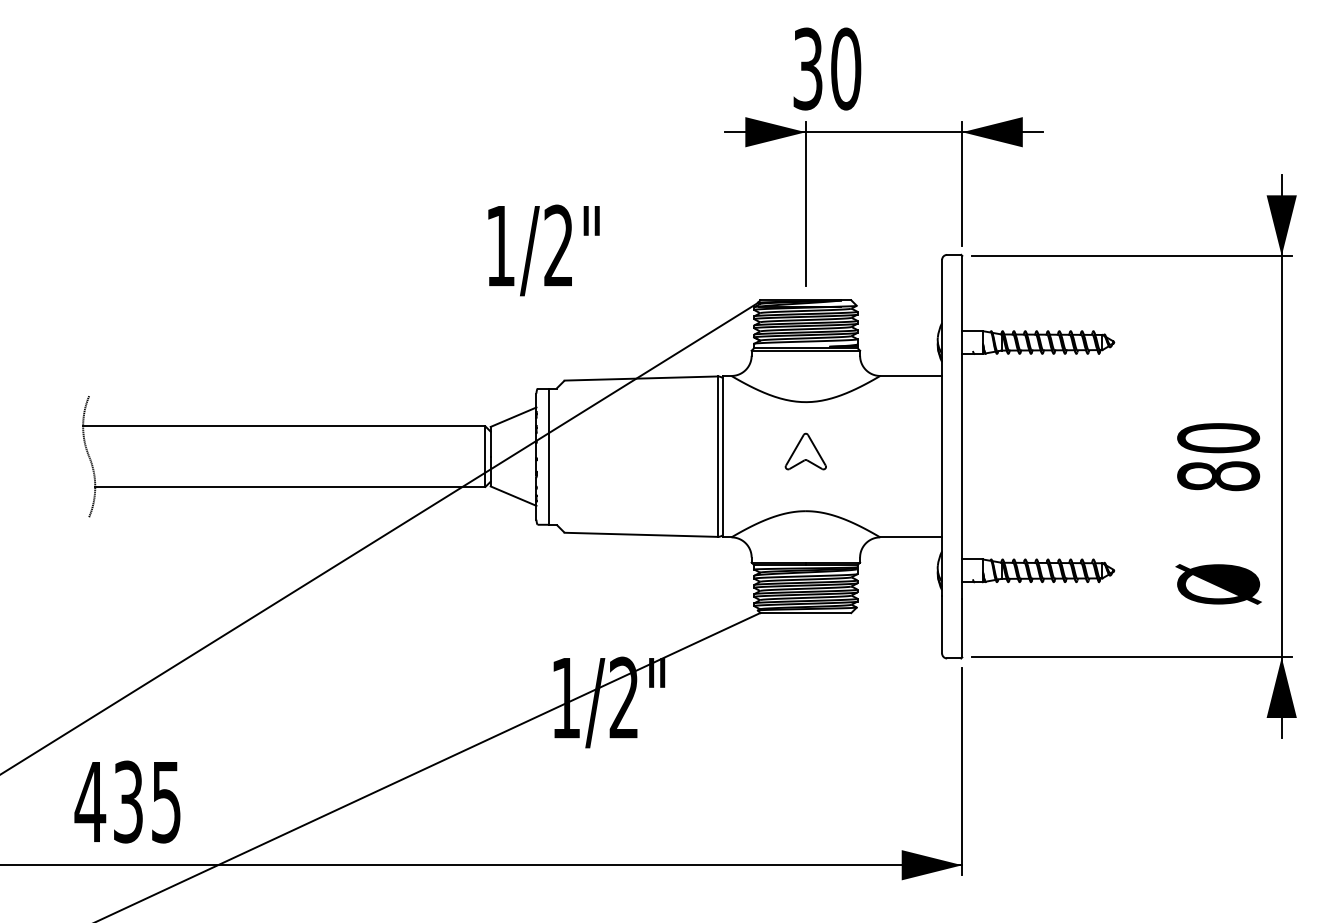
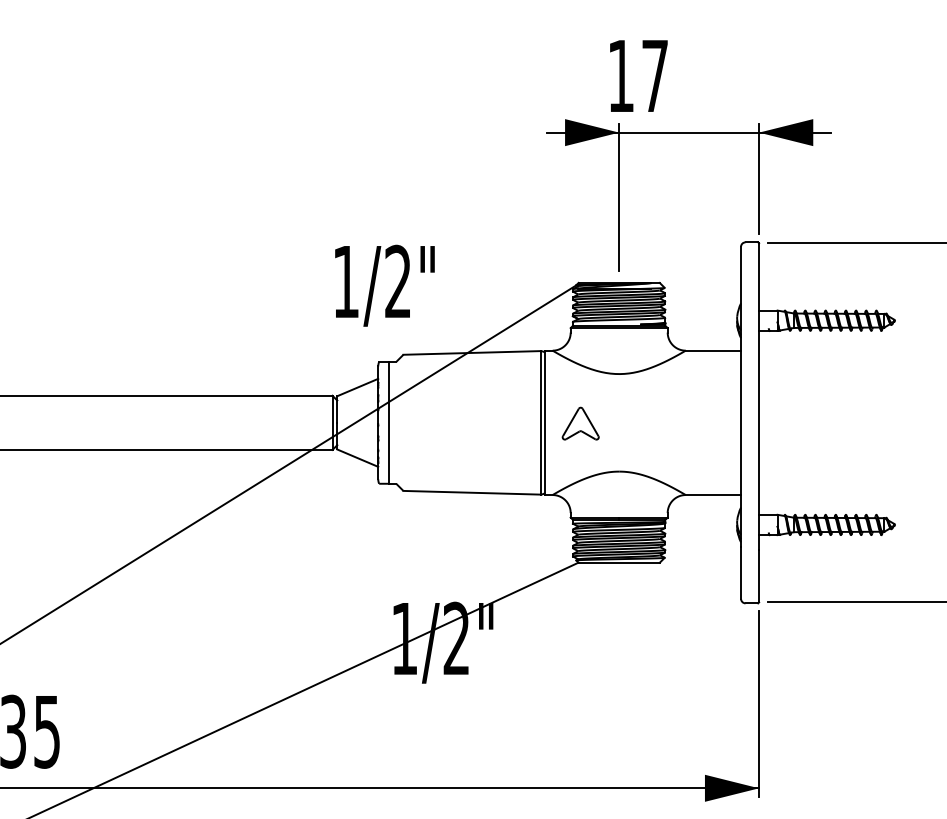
text: (827, 68) -> (638, 75), 30 -> 17
text: (543, 250) -> (384, 285), moved
part: (805, 451) -> (580, 423), moved

